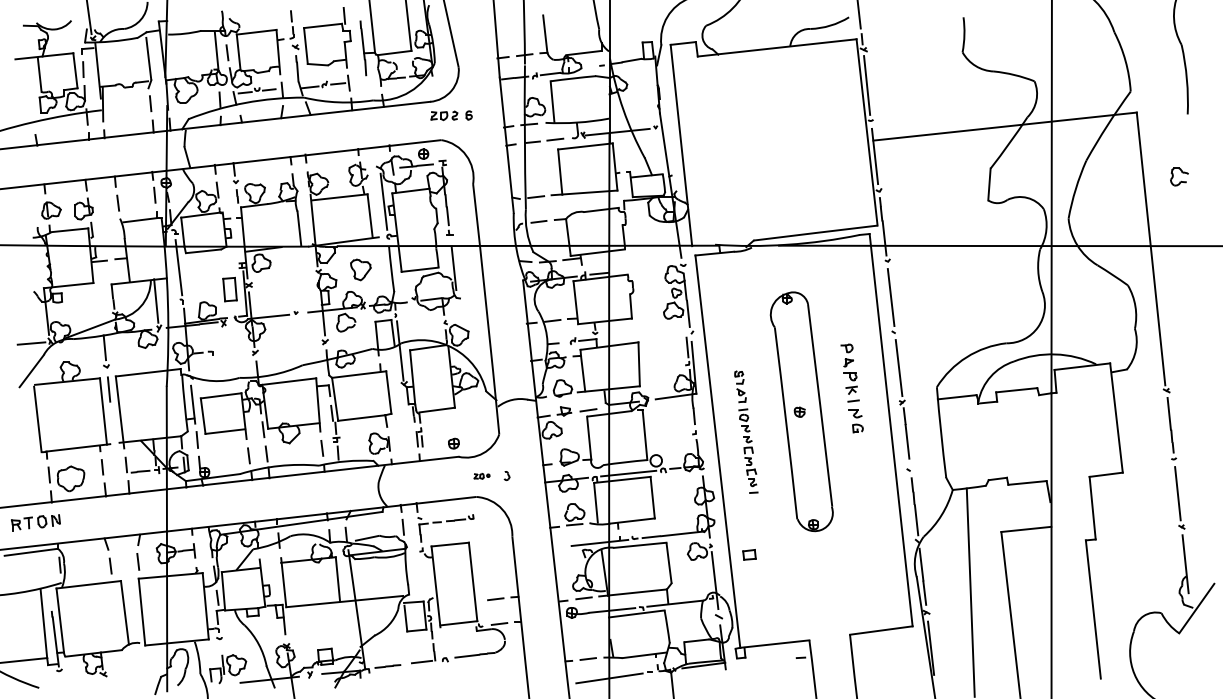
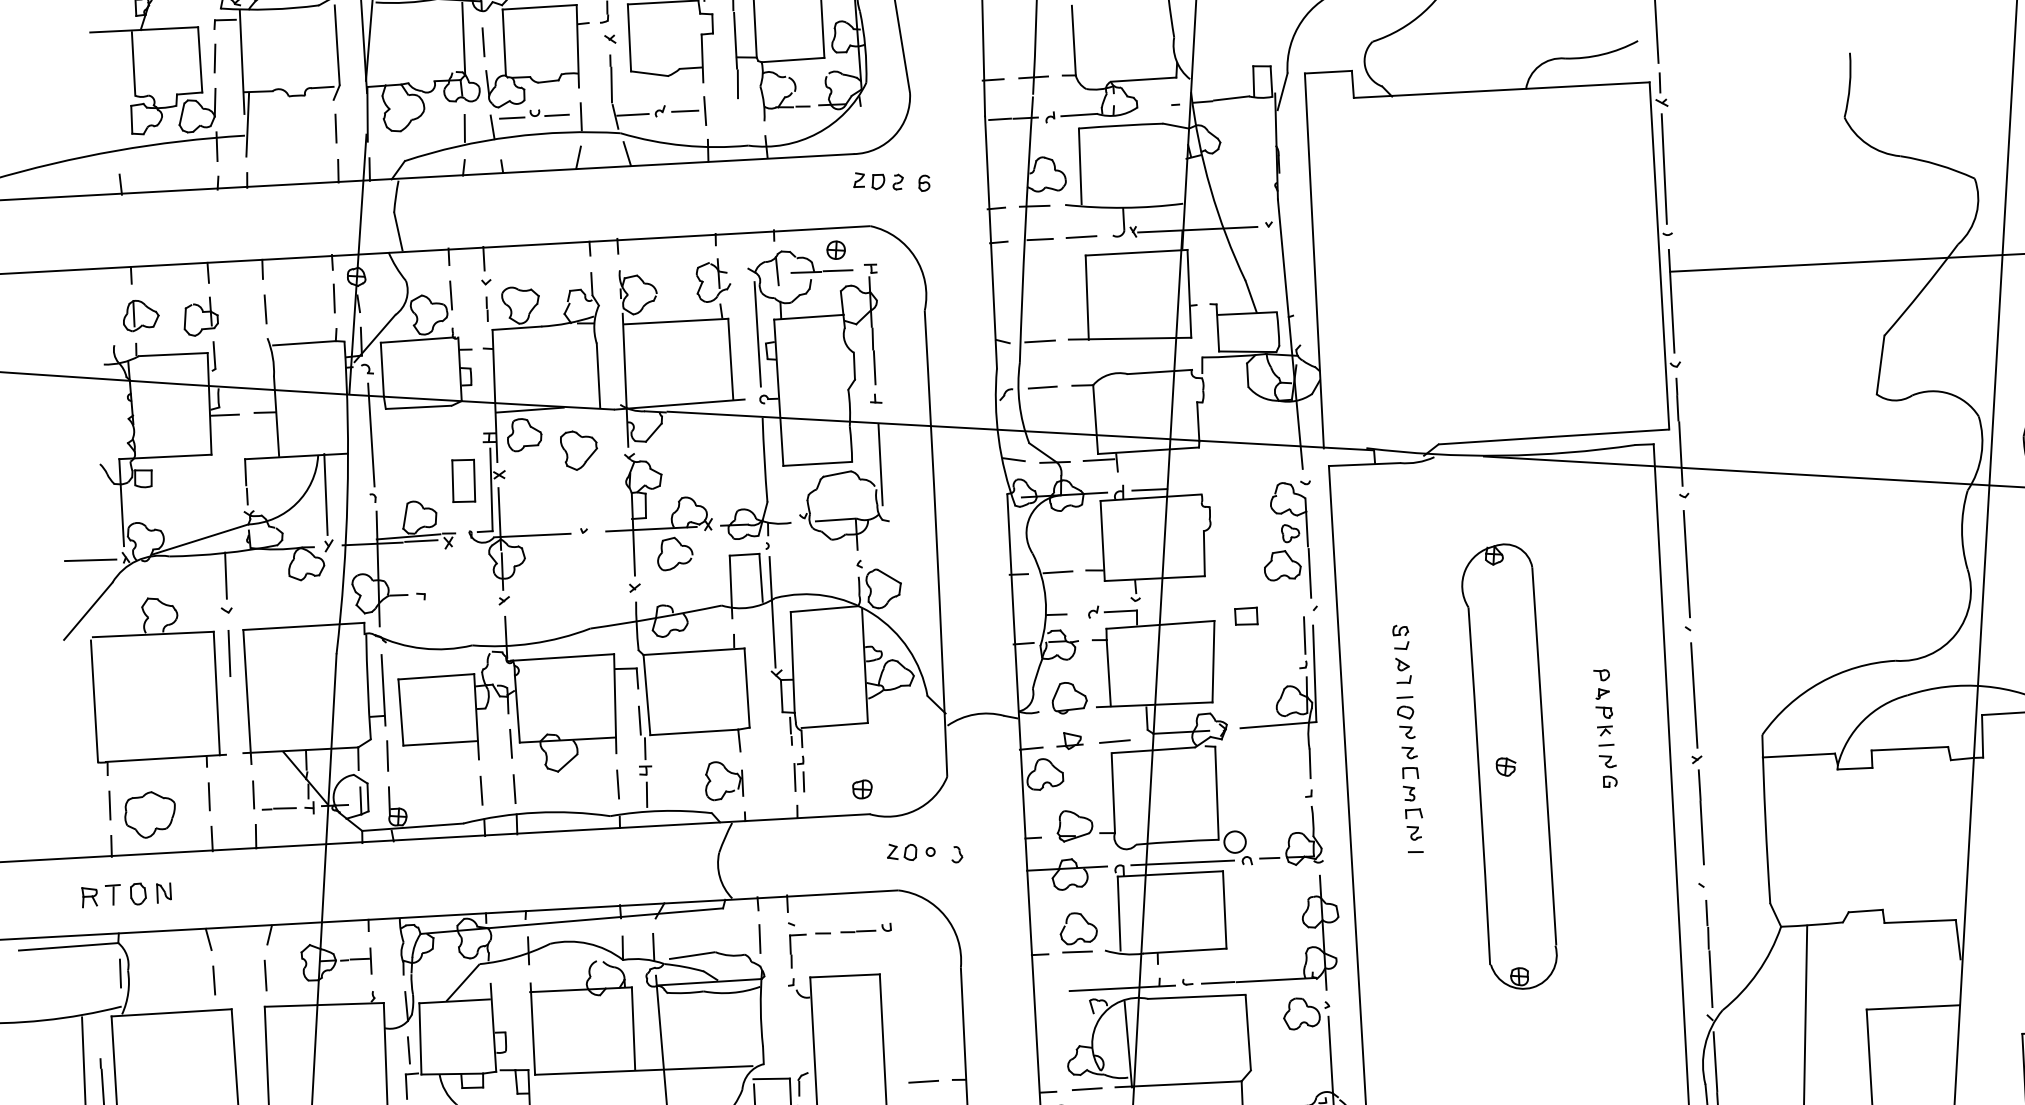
part: (360, 269) -> (577, 450), moved
part: (852, 388) -> (1605, 728), size x0.71
part: (746, 431) -> (1408, 737), moved
part: (481, 476) -> (909, 853), size x1.67
part: (35, 522) -> (125, 894), moved
part: (749, 554) -> (1246, 615), moved

